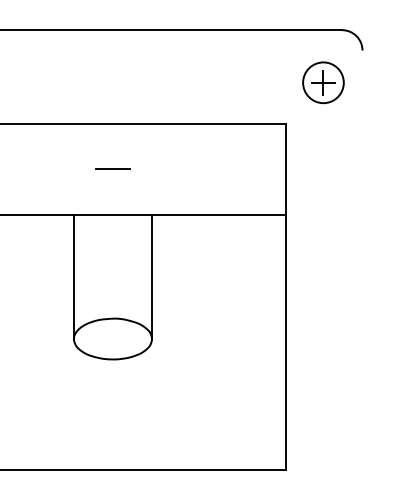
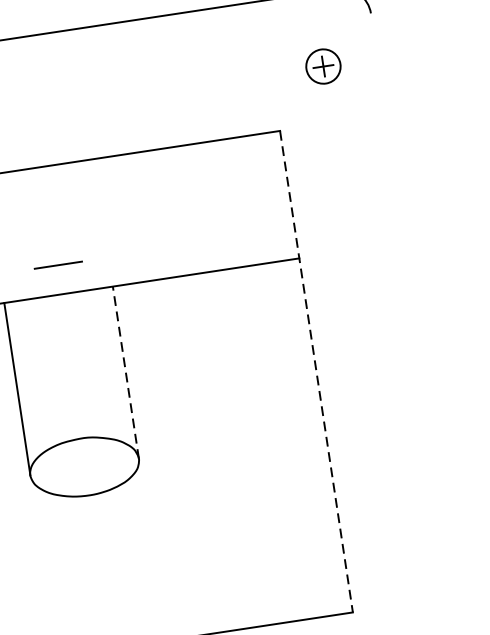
part: (323, 82) -> (323, 66), size x0.6
line: (112, 168) -> (57, 264), moved
line: (152, 277) -> (126, 373), solid -> dashed
line: (286, 297) -> (317, 372), solid -> dashed

